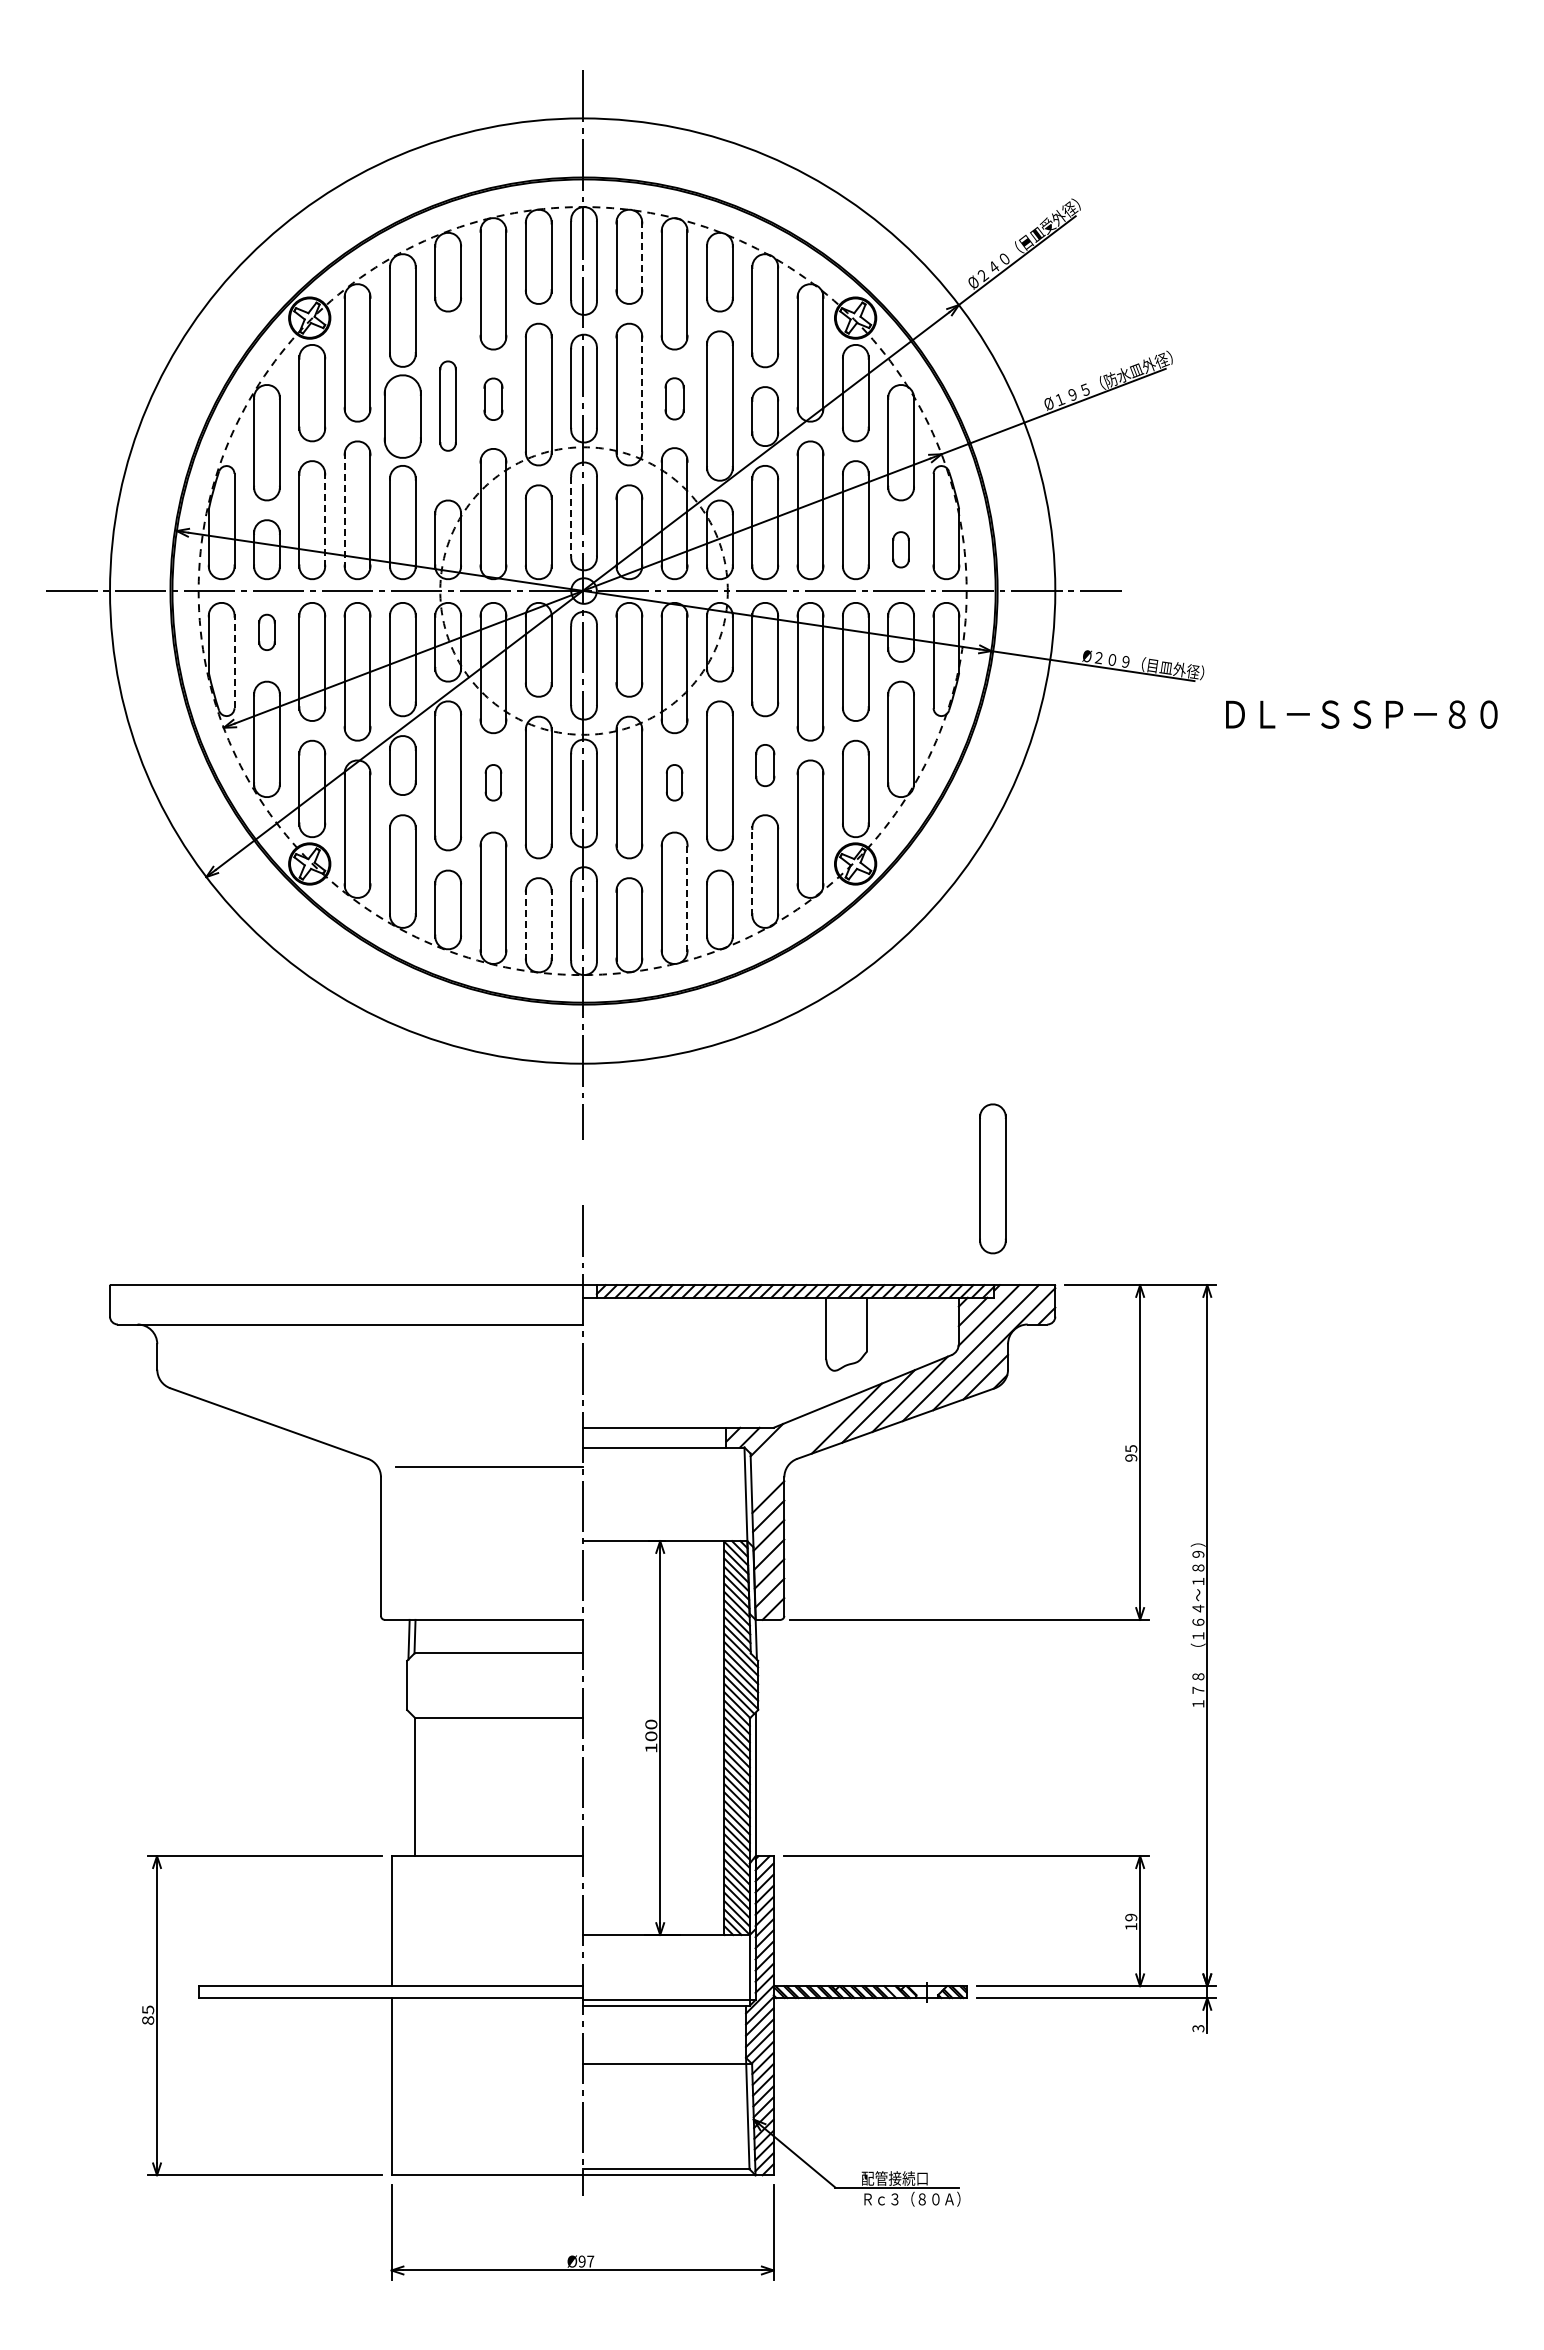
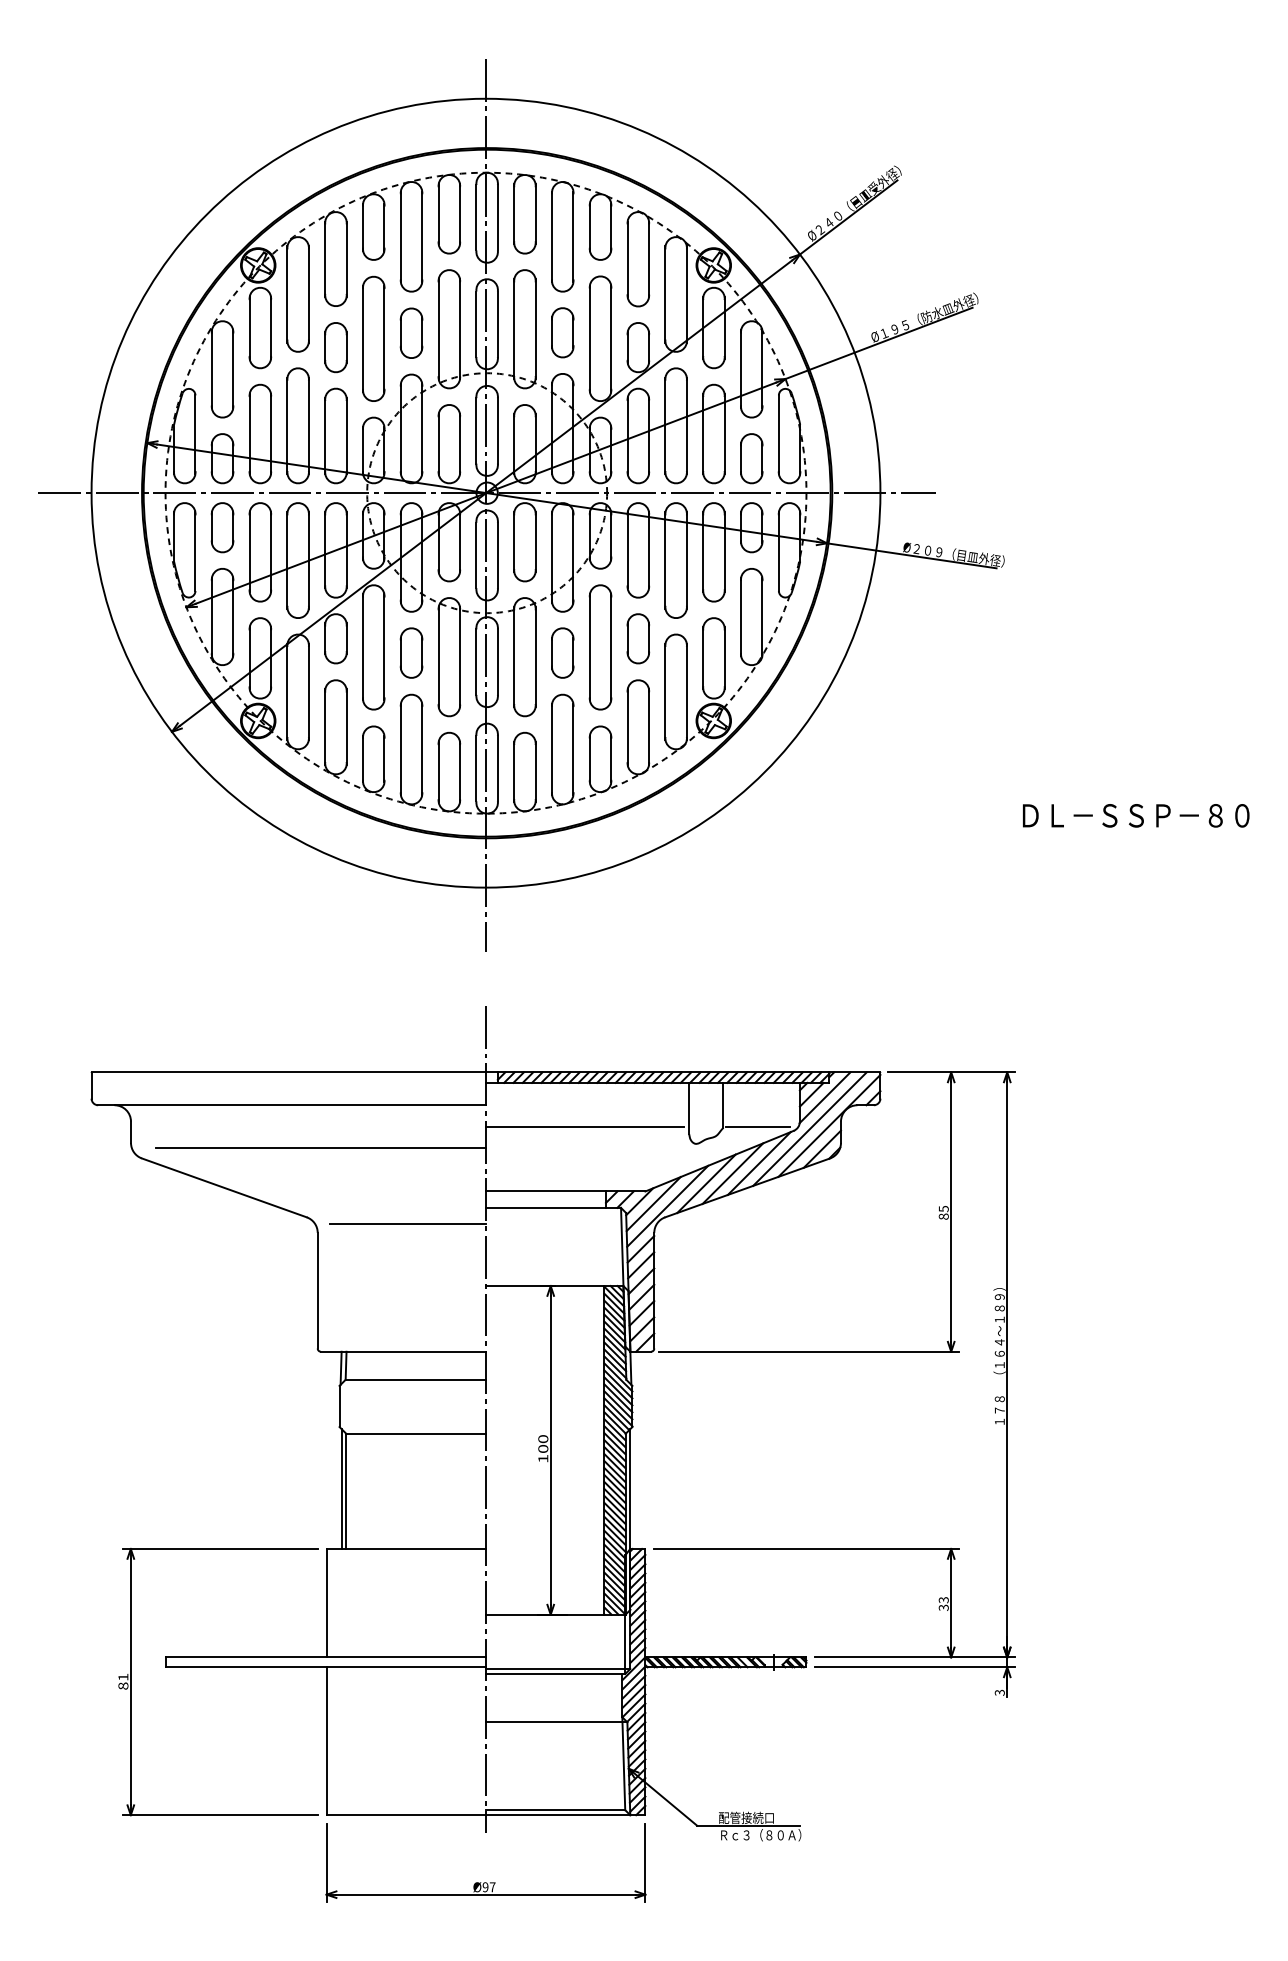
line: (642, 257) -> (535, 214), dashed -> solid
line: (642, 394) -> (535, 329), dashed -> solid
part: (493, 398) -> (411, 332), size x1.43
part: (674, 398) -> (562, 332), size x1.43
part: (447, 405) -> (373, 338), size x1.67
part: (402, 416) -> (335, 347), size x0.71
line: (344, 510) -> (287, 425), dashed -> solid
line: (571, 516) -> (476, 430), dashed -> solid
line: (325, 520) -> (271, 434), dashed -> solid
part: (900, 549) -> (751, 458), size x1.67
part: (266, 632) -> (222, 527), size x1.67
line: (234, 660) -> (195, 551), dashed -> solid
text: (1361, 714) -> (1135, 815), moved
part: (765, 765) -> (638, 638), size x1.43
part: (493, 782) -> (411, 652), size x1.67
part: (674, 782) -> (562, 652), size x1.67
line: (752, 871) -> (627, 727), dashed -> solid
line: (687, 897) -> (573, 748), dashed -> solid
line: (525, 924) -> (438, 771), dashed -> solid
line: (551, 924) -> (459, 771), dashed -> solid
part: (992, 1178) -> (828, 983), removed
line: (701, 1351) -> (585, 1127), added
line: (908, 1351) -> (757, 1127), added
line: (384, 1375) -> (320, 1147), added
line: (783, 1442) -> (653, 1203), added
line: (799, 1445) -> (666, 1206), added
text: (1131, 1457) -> (944, 1216), 95 -> 85
line: (409, 1784) -> (341, 1489), added
text: (1131, 1921) -> (944, 1603), 19 -> 33
text: (148, 2009) -> (123, 1676), 85 -> 81

